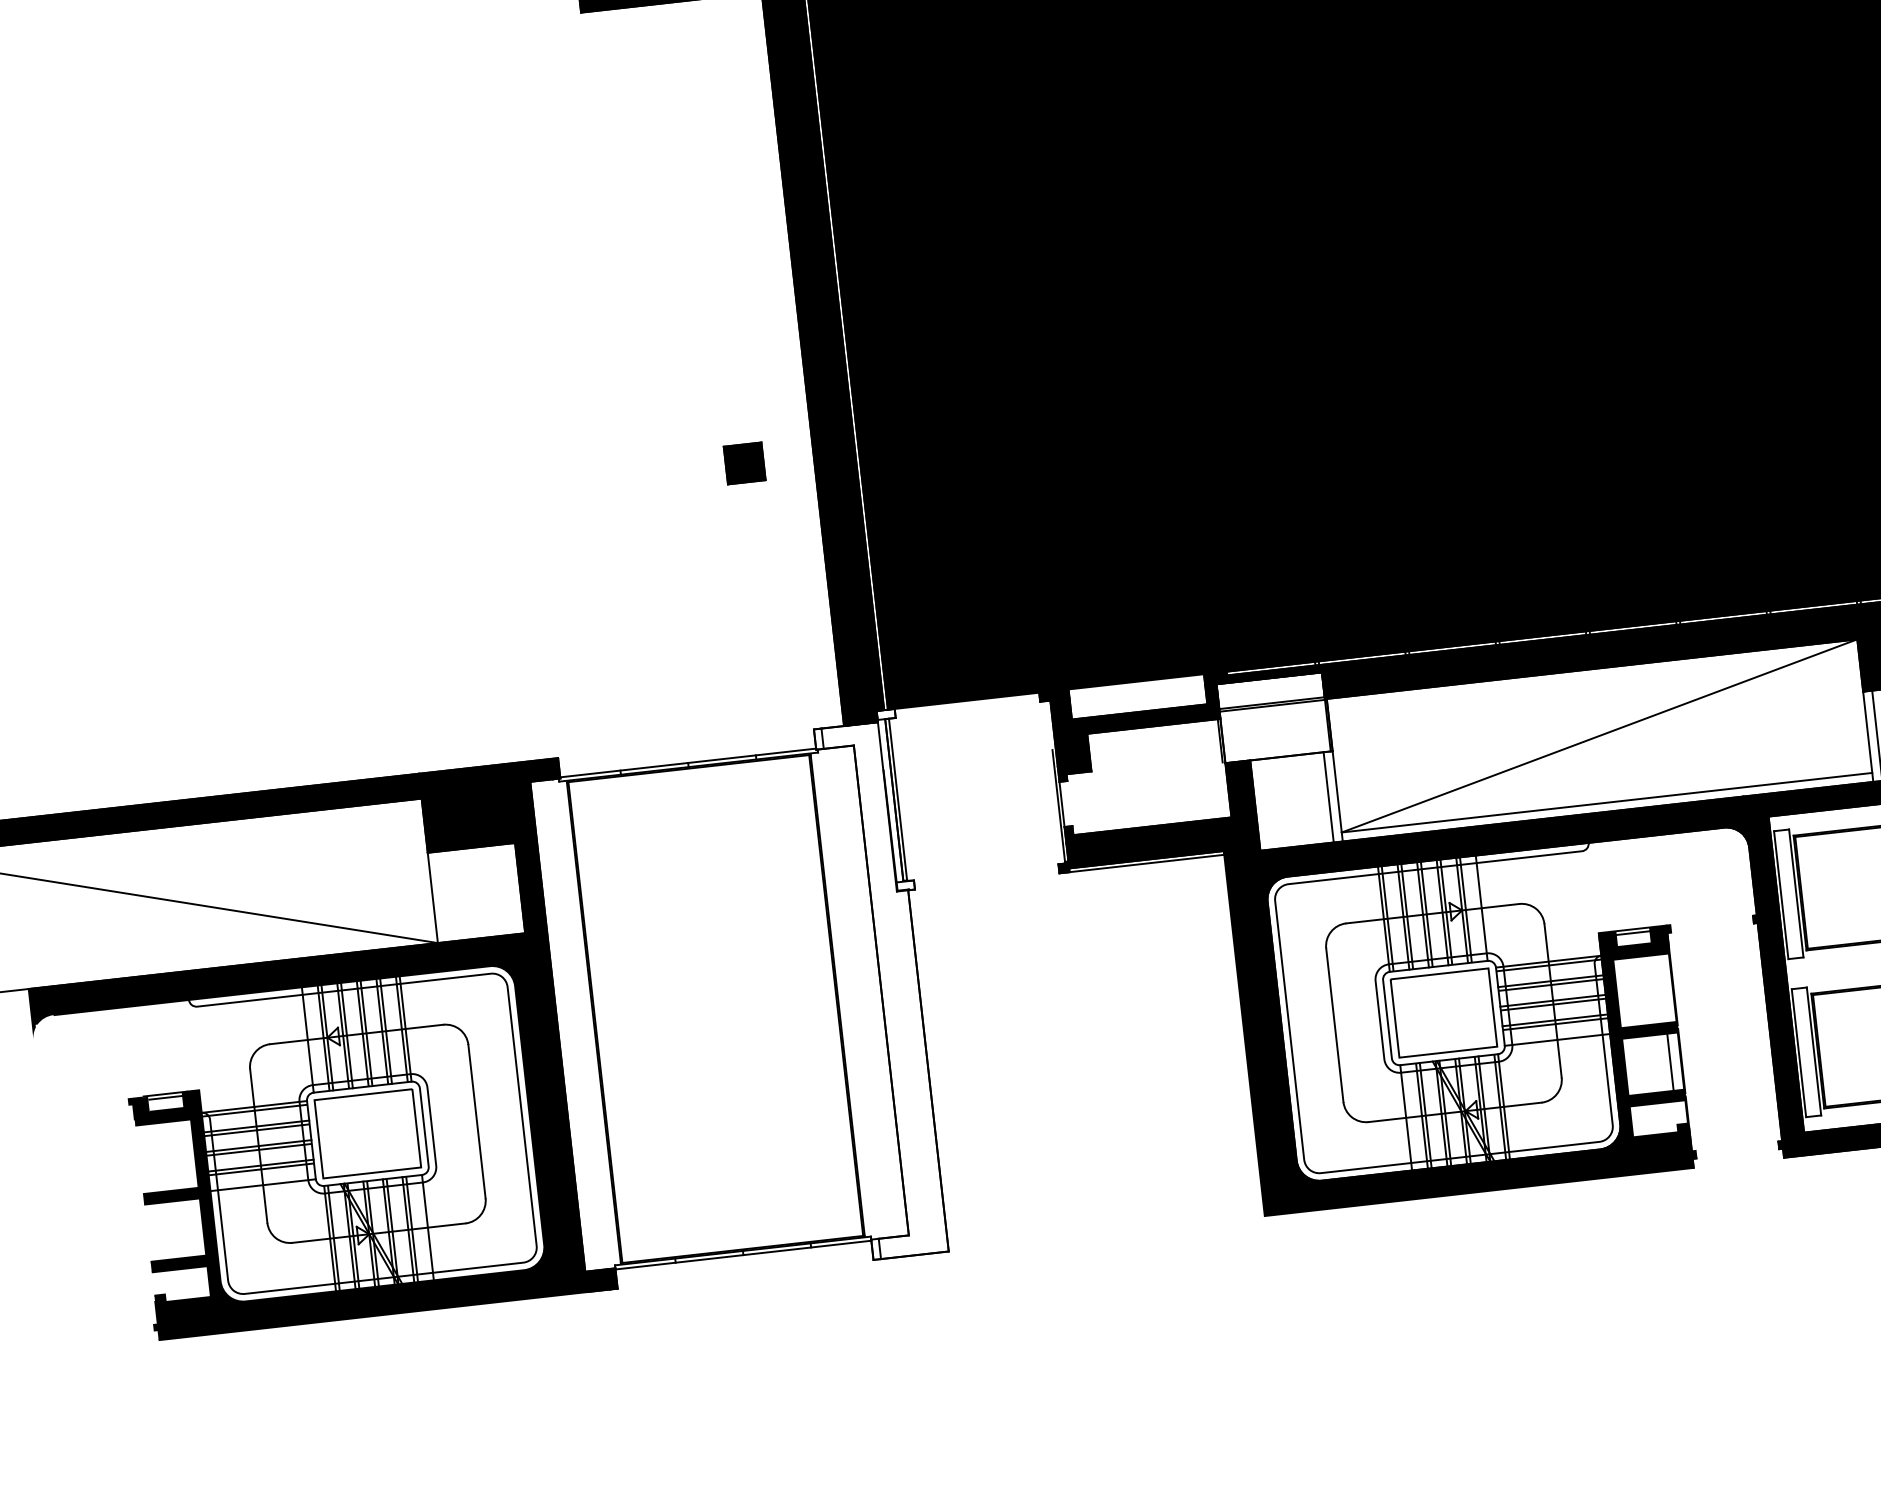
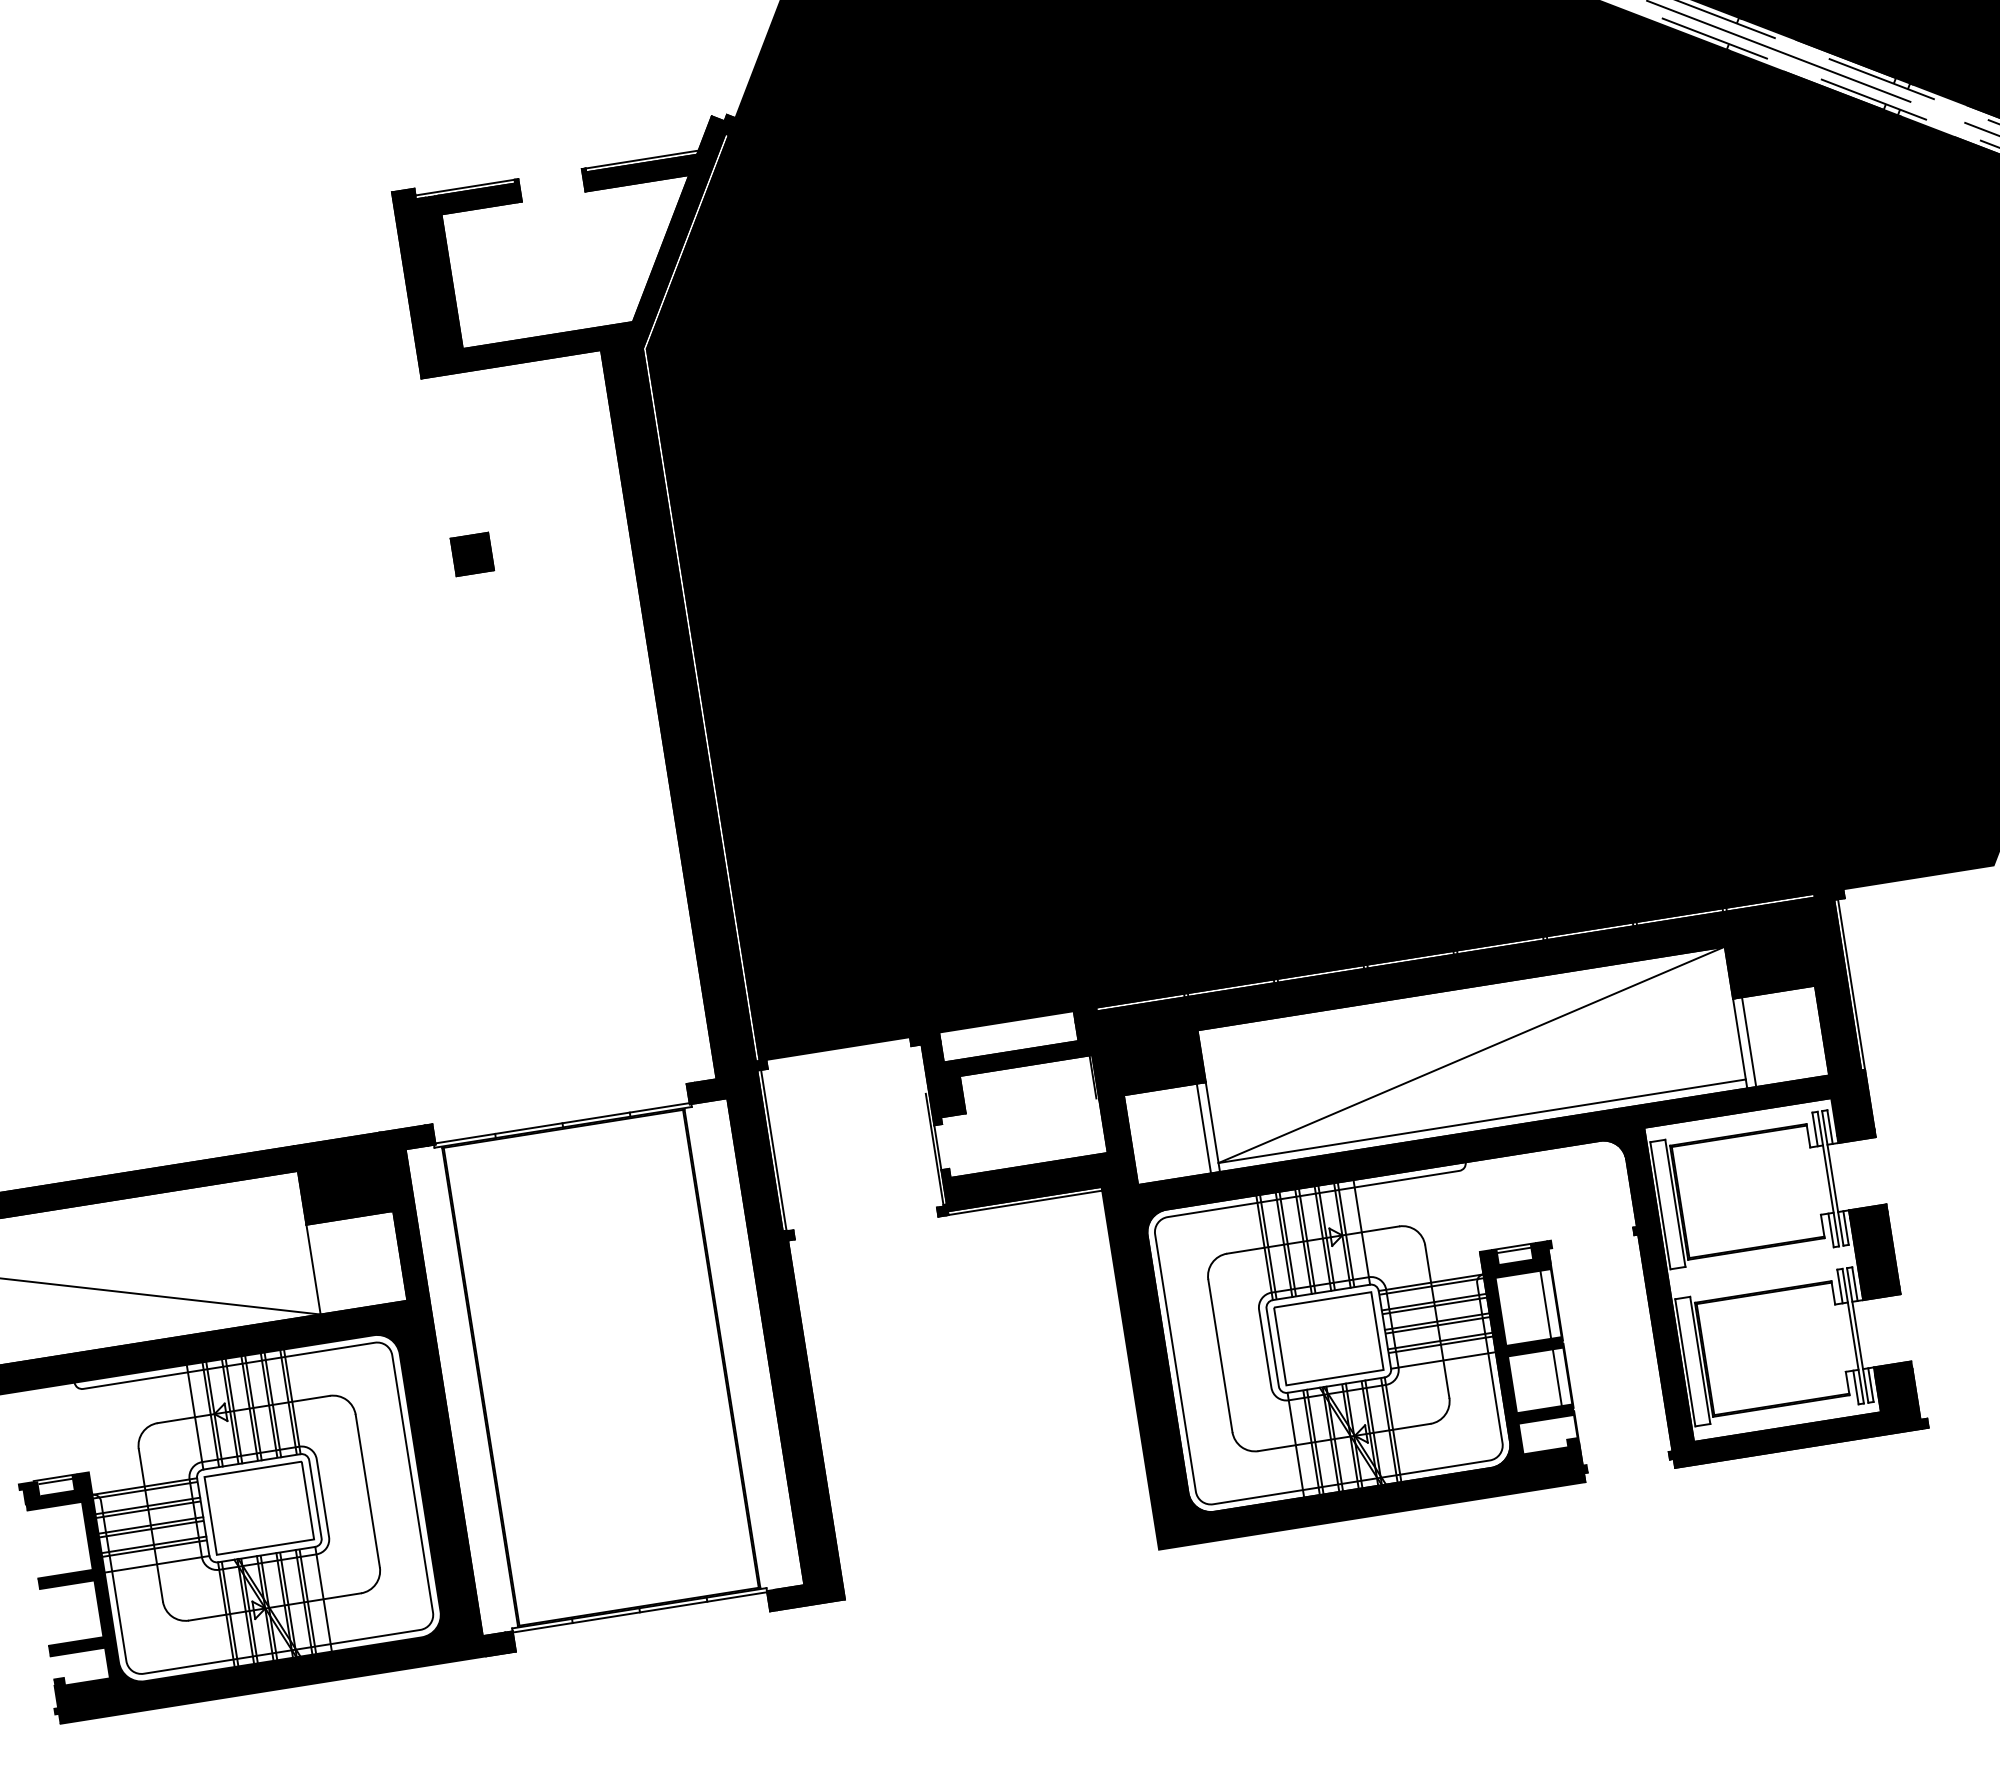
part: (744, 463) -> (472, 554), moved
fill: (1273, 717) -> (1145, 1051), added
fill: (881, 984) -> (765, 1335), added
line: (1661, 988) -> (1545, 1304), added

